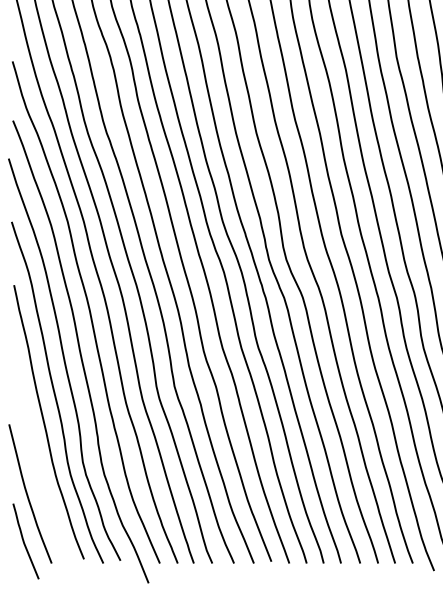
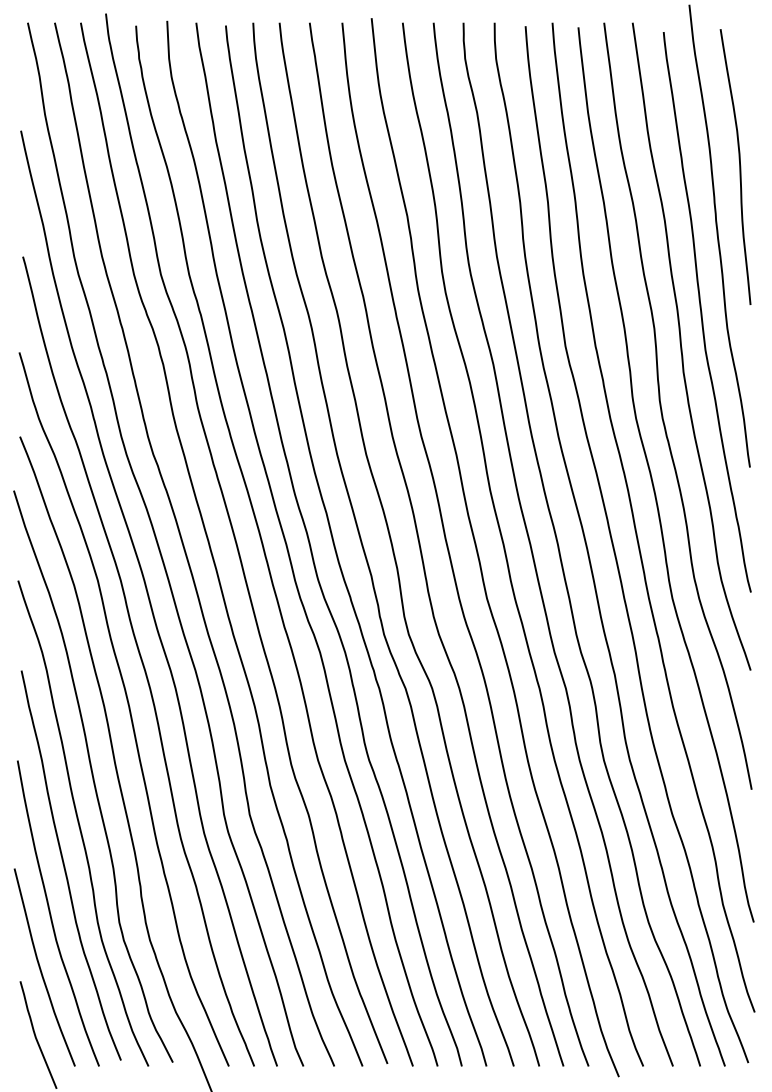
curve: (35, 456) -> (51, 914), added

